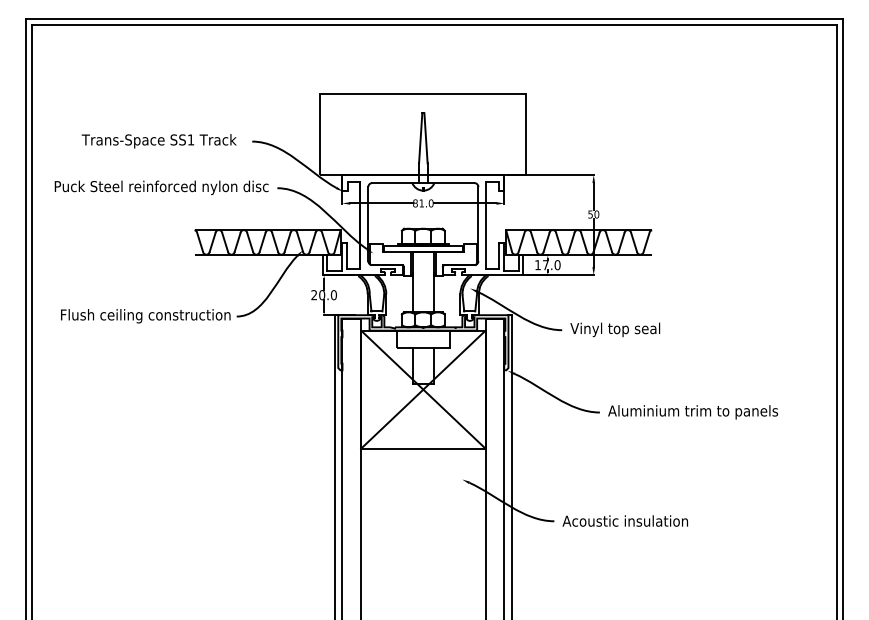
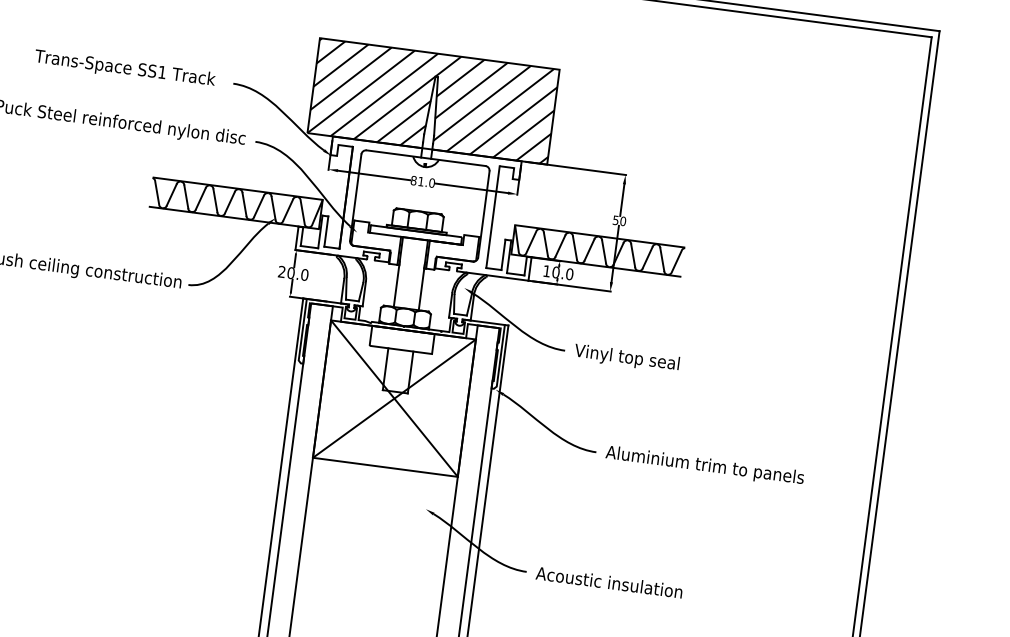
hatch: (423, 134) -> (433, 101), added
text: (545, 265) -> (555, 272), 17.0 -> 10.0

